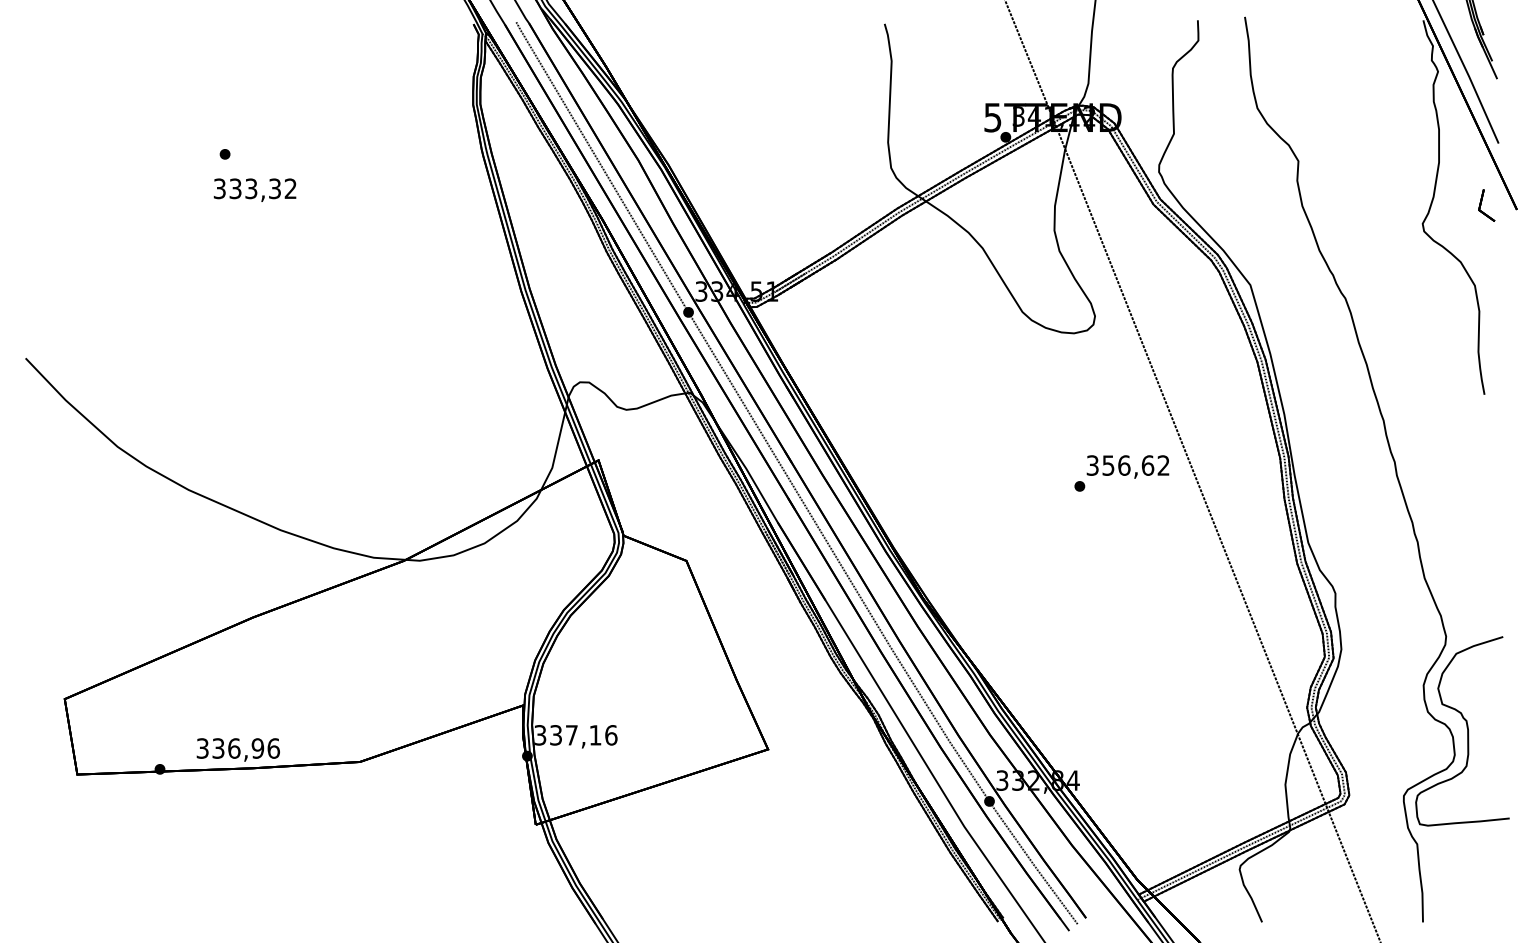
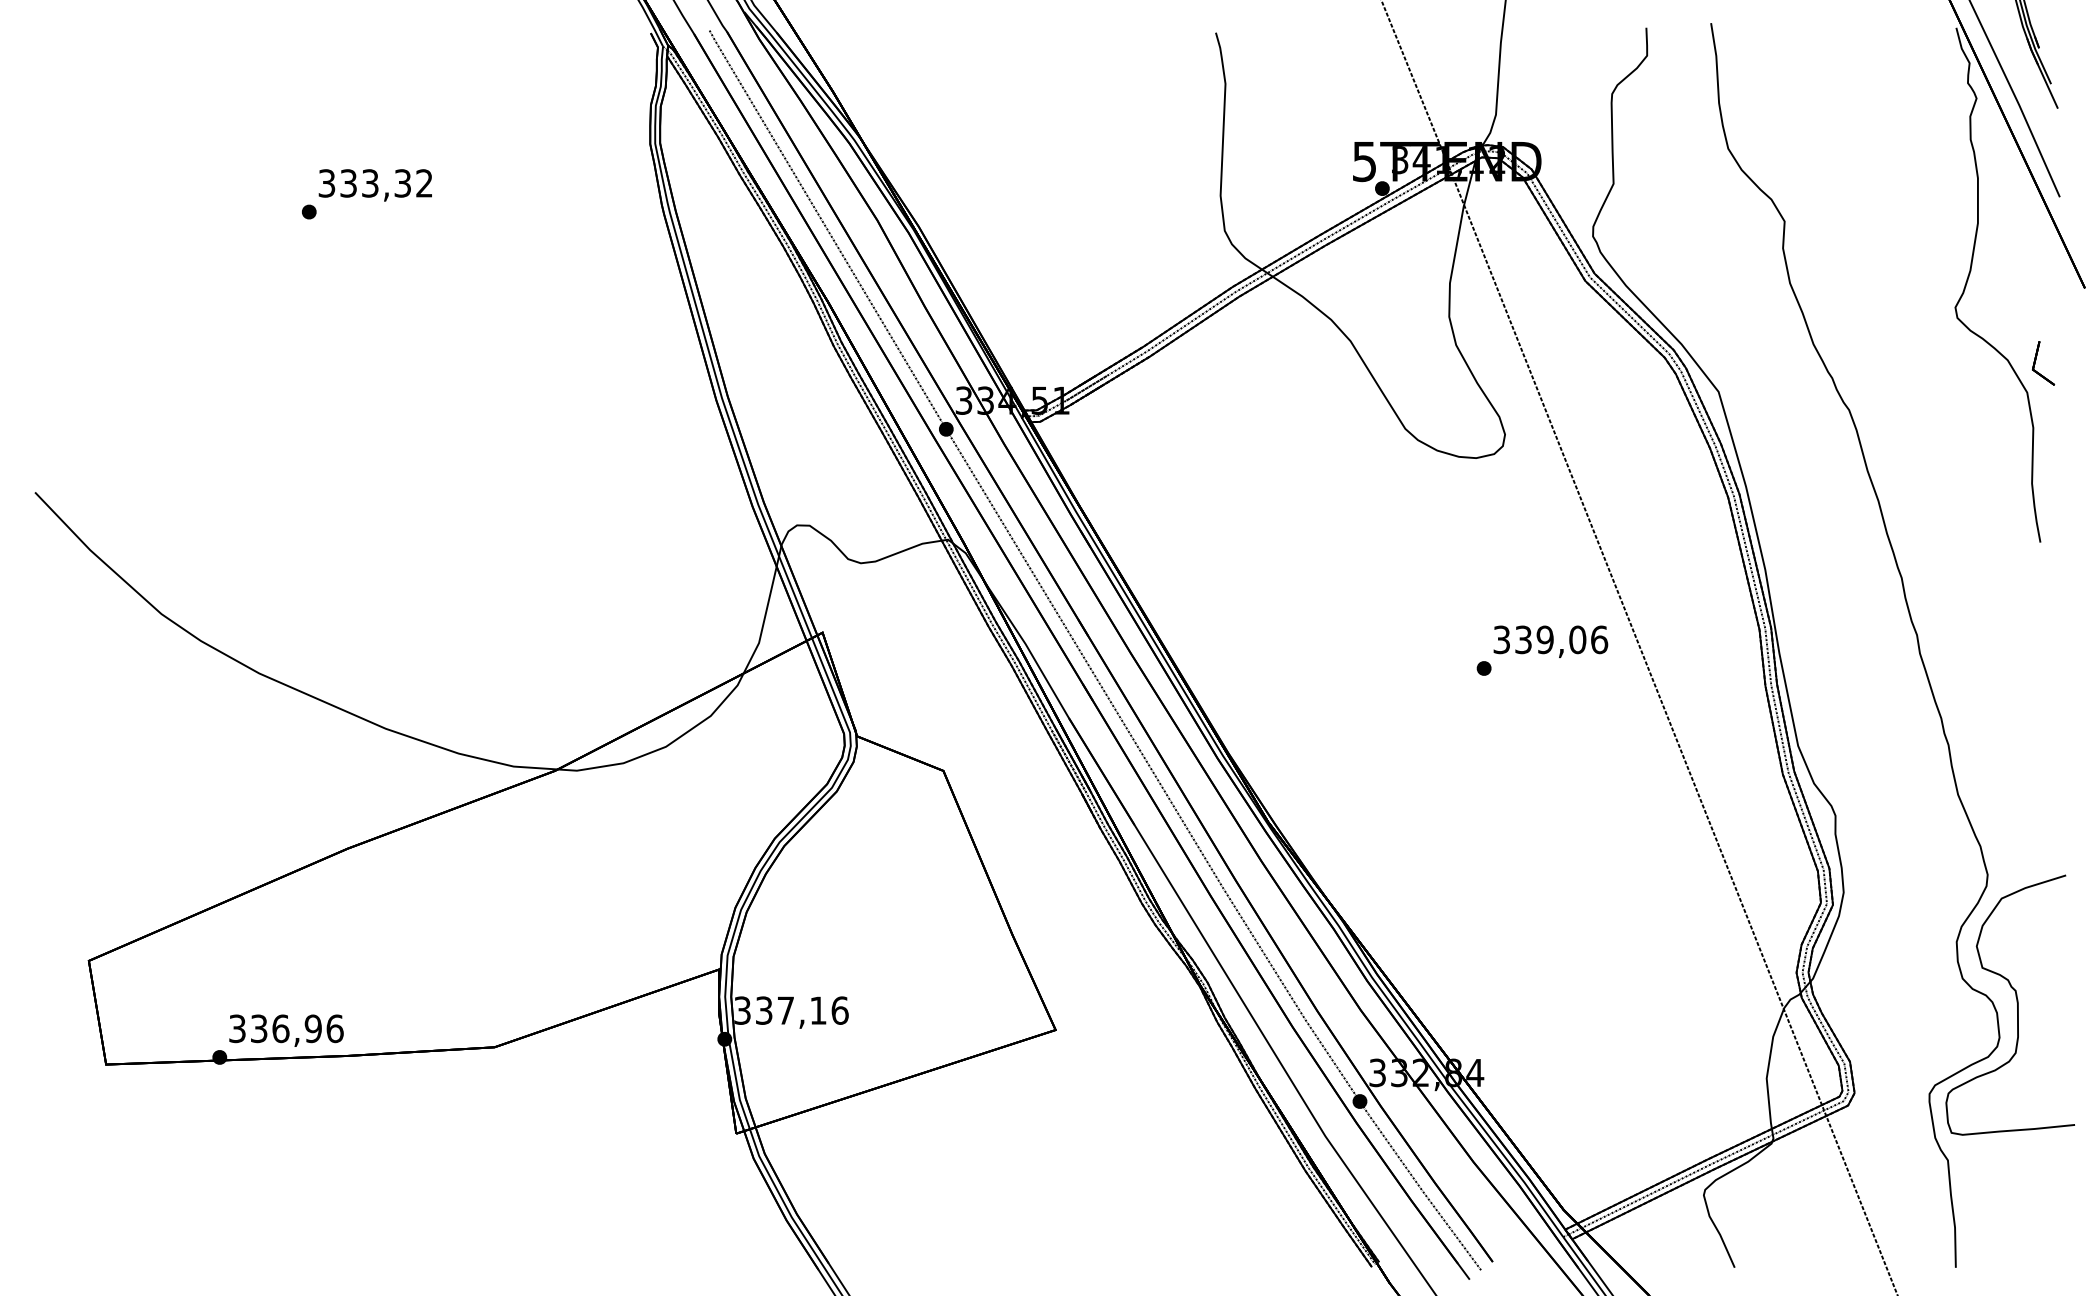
text: (254, 190) -> (374, 185), moved
part: (1481, 203) -> (2036, 360), moved
text: (1136, 465) -> (1562, 639), 356,62 -> 339,06
text: (238, 749) -> (286, 1030), moved

